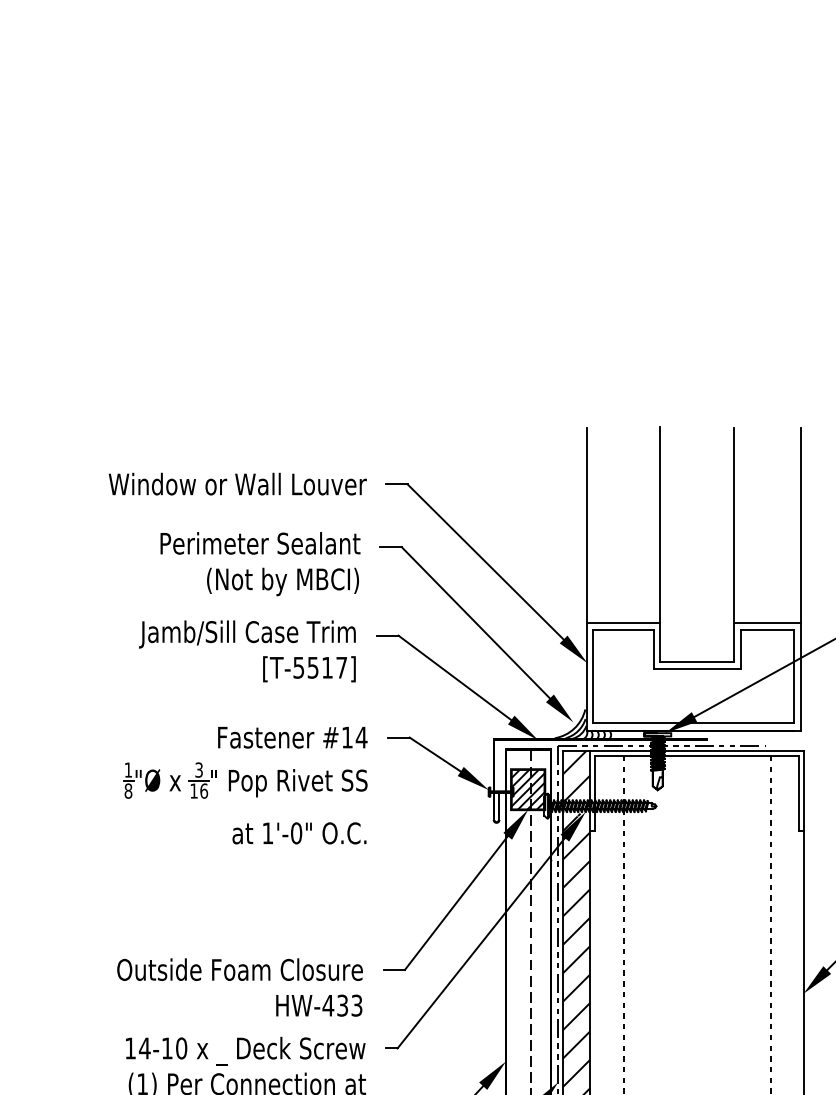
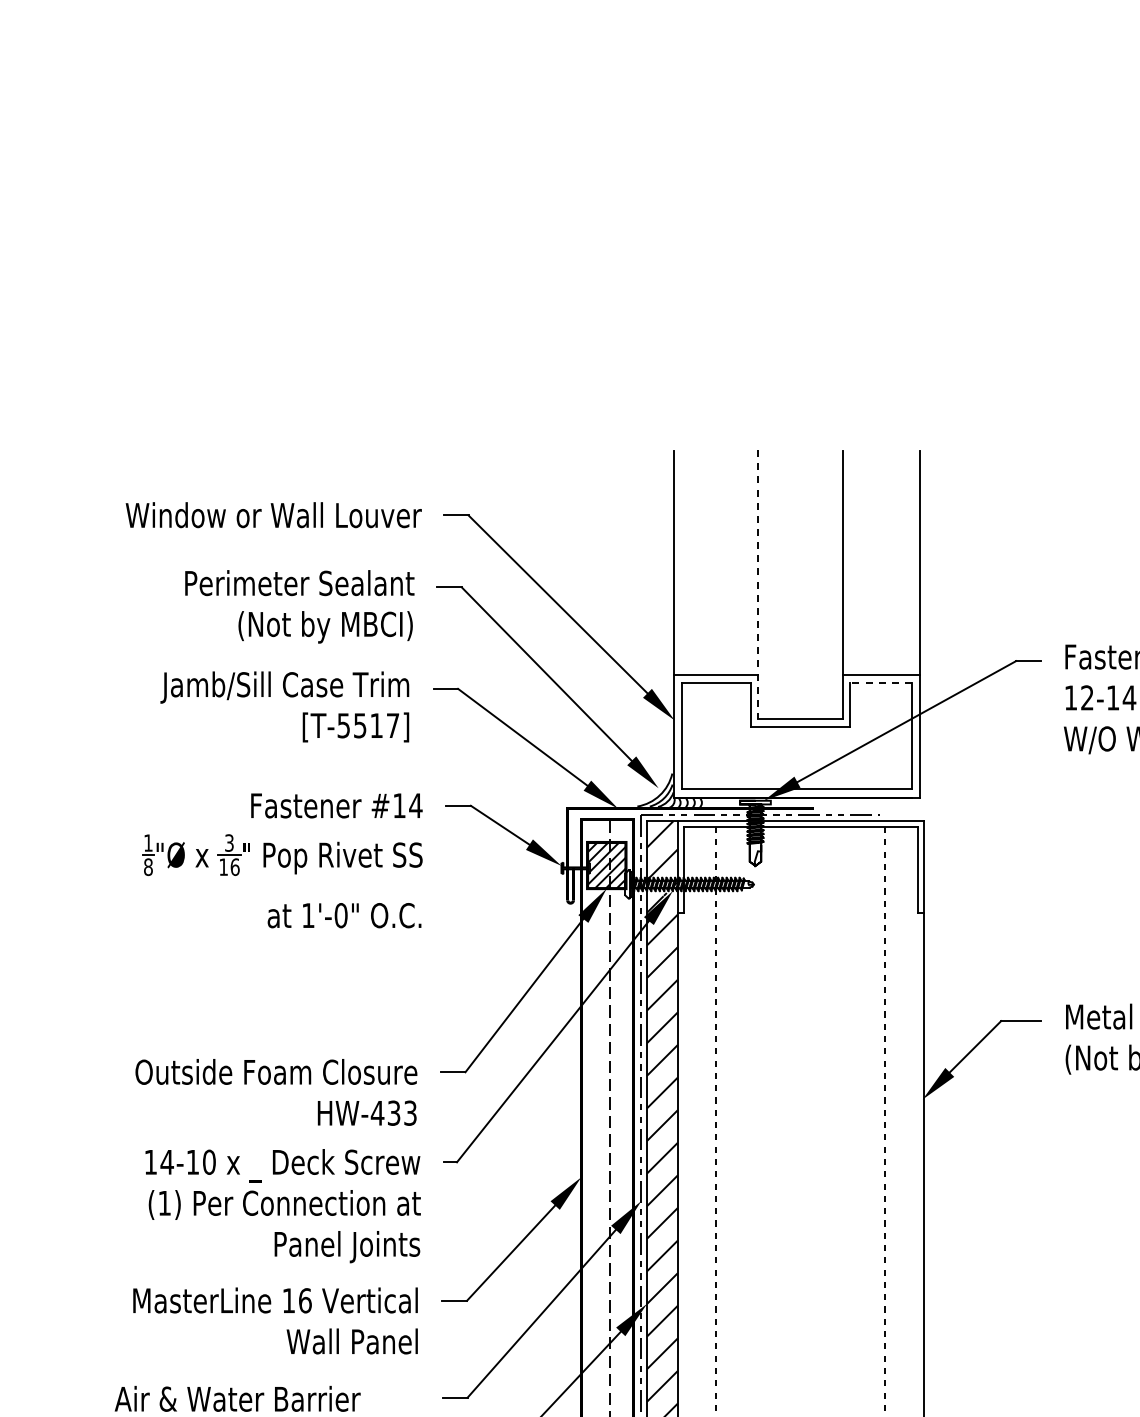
line: (660, 544) -> (758, 584), solid -> dashed
line: (767, 630) -> (881, 682), solid -> dashed

